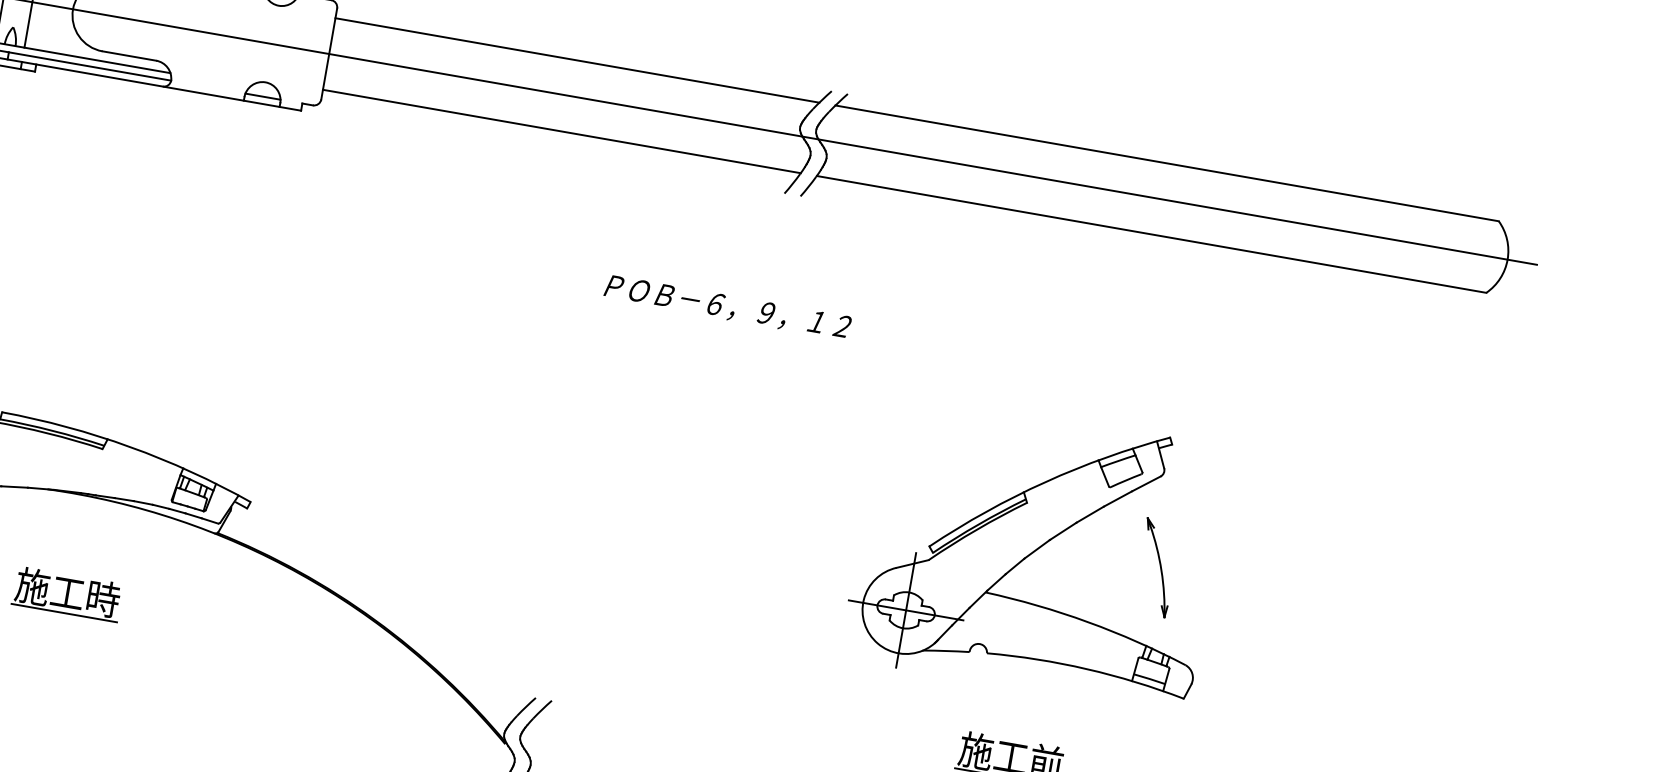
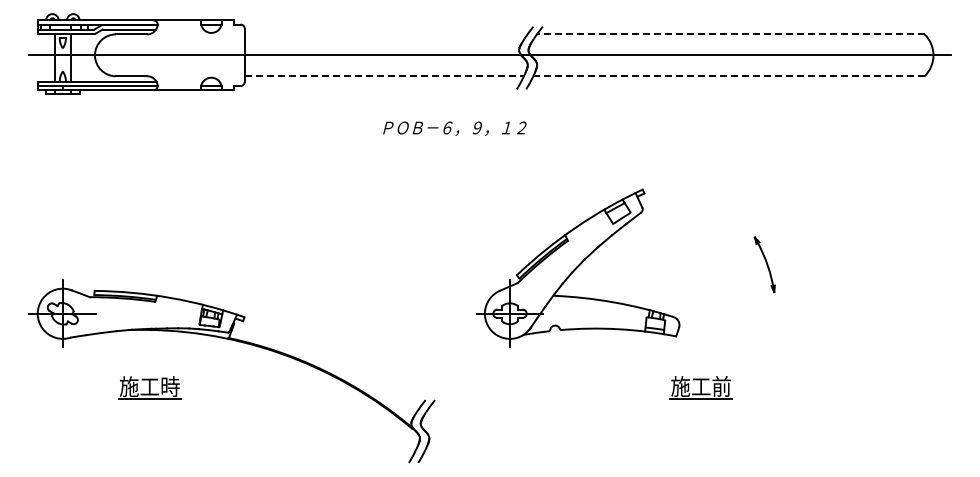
line: (576, 60) -> (385, 34), removed
line: (562, 131) -> (384, 76), solid -> dashed
line: (1166, 163) -> (730, 34), solid -> dashed
line: (1152, 234) -> (729, 76), solid -> dashed
text: (727, 307) -> (454, 128), moved
part: (1037, 551) -> (578, 267), moved

